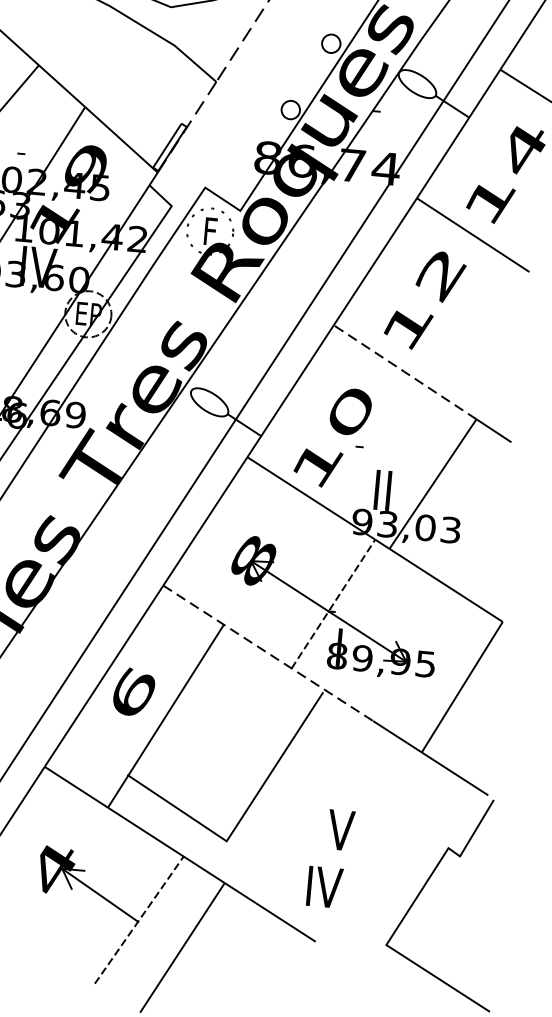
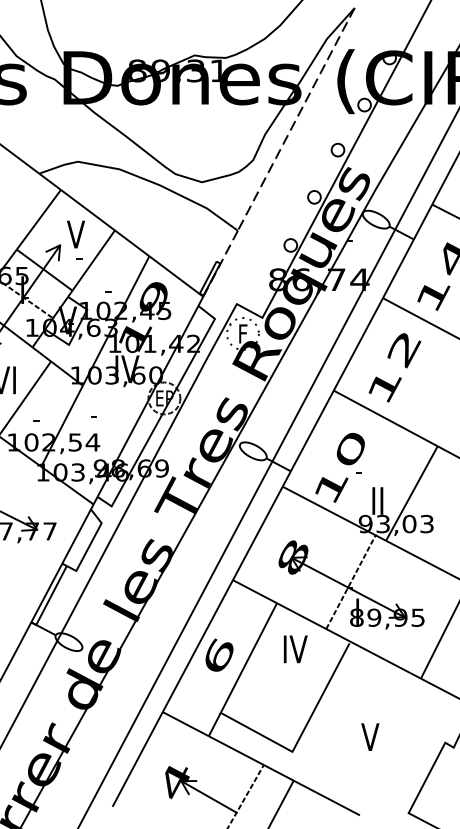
line: (404, 372) -> (385, 418), dashed -> solid
line: (268, 653) -> (309, 620), dashed -> solid
text: (324, 887) -> (295, 649), moved

